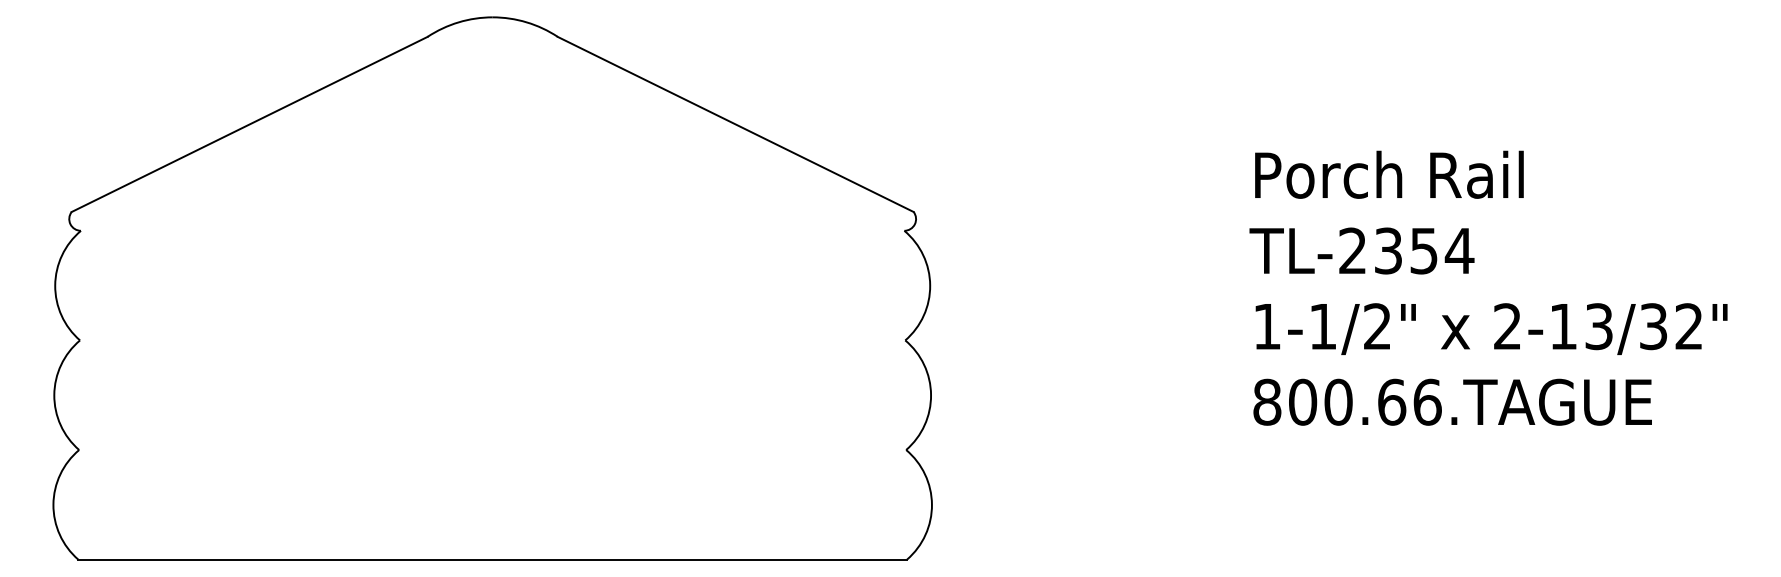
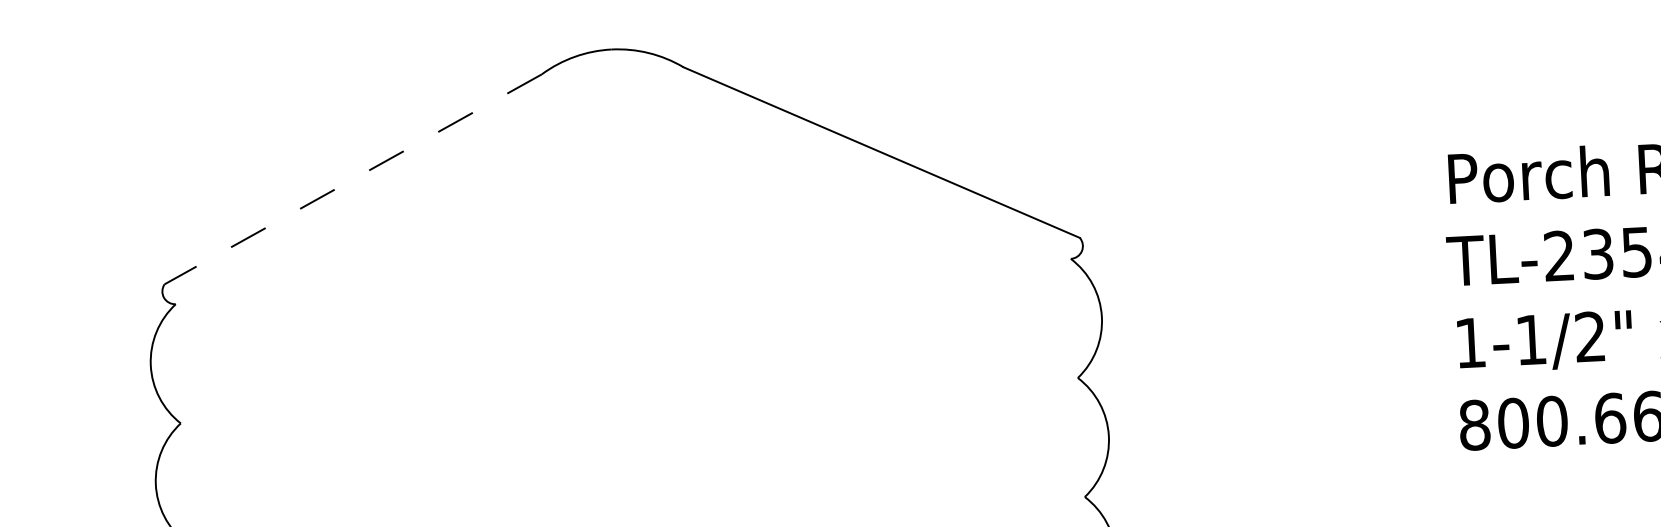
line: (249, 124) -> (353, 179), solid -> dashed

